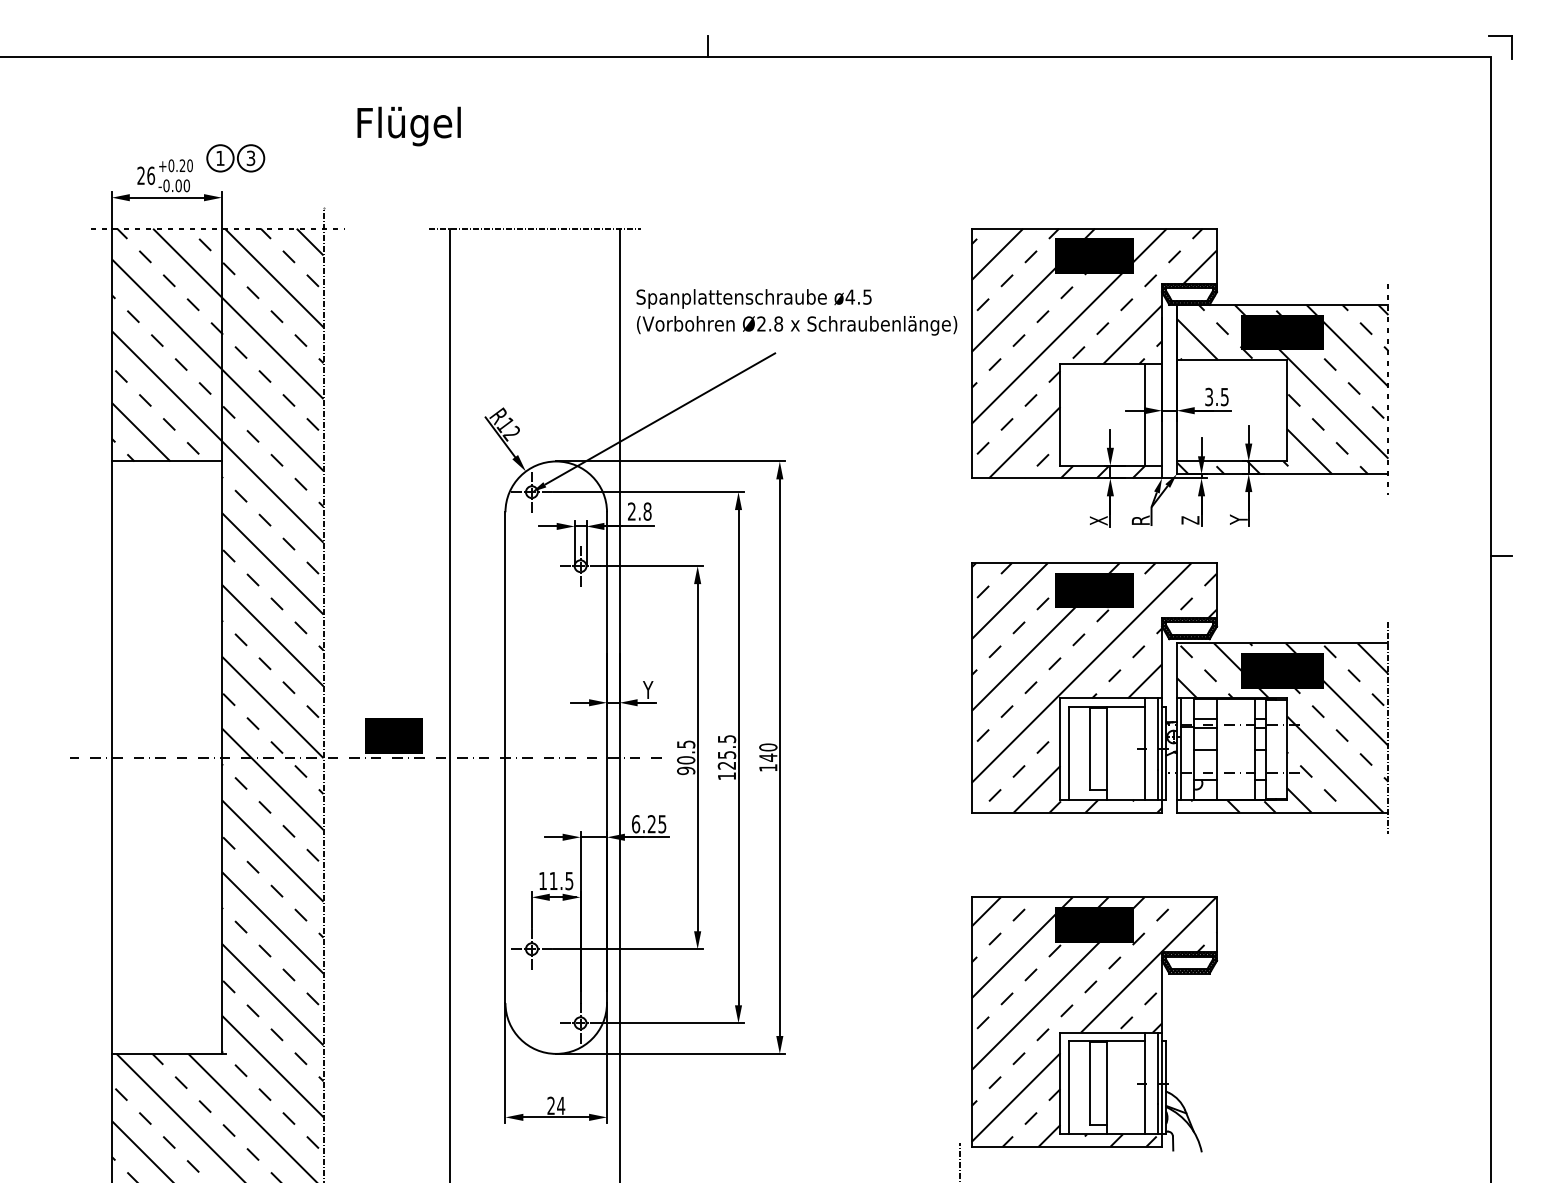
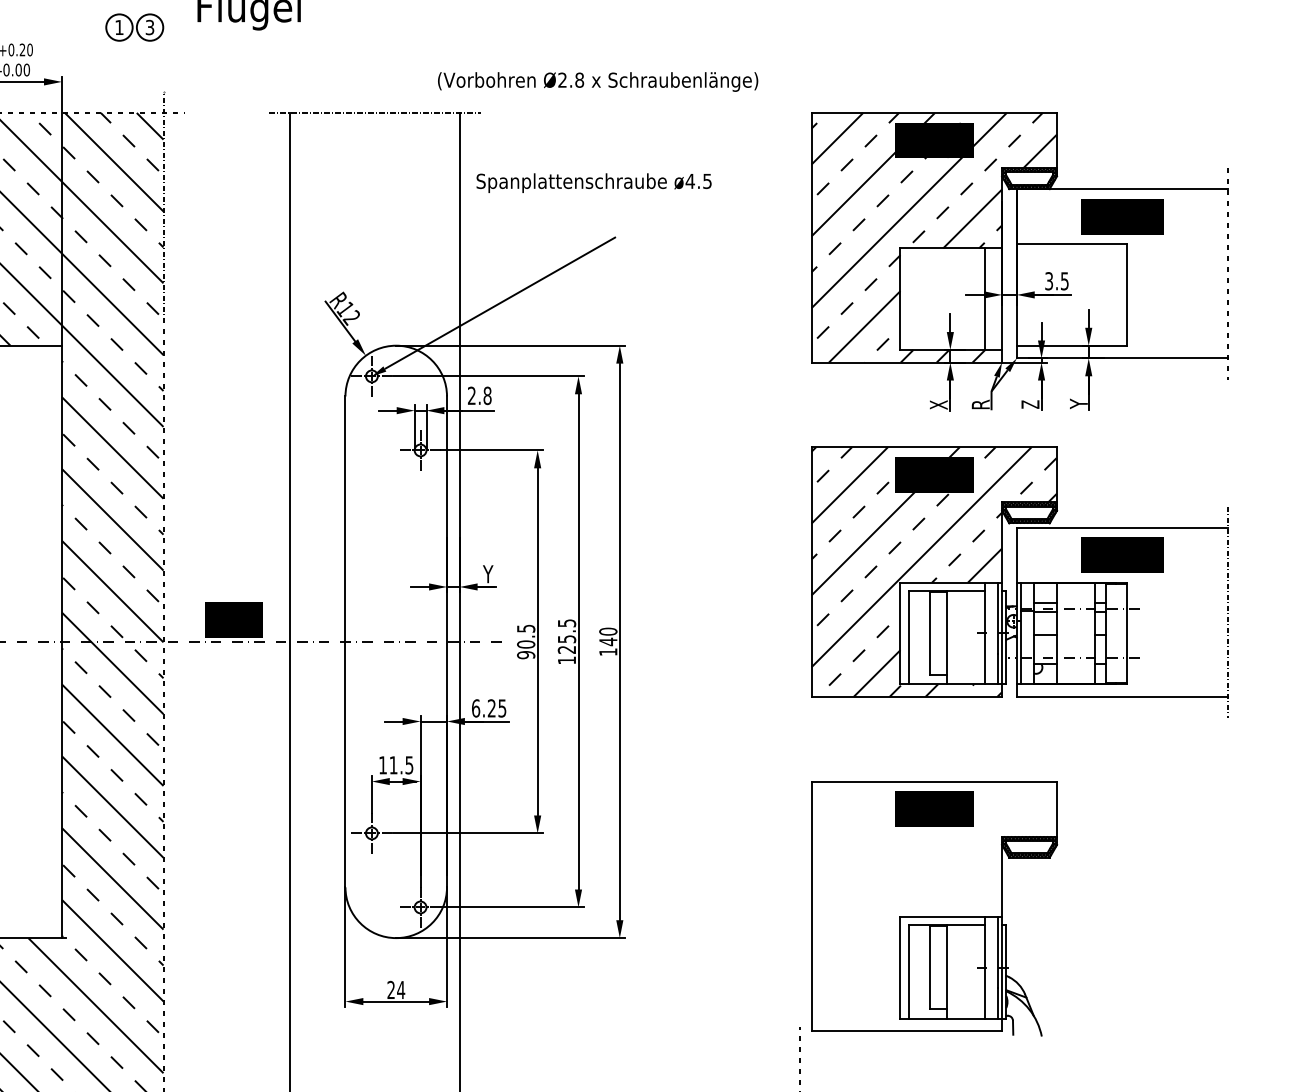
part: (235, 158) -> (134, 27), moved
text: (797, 325) -> (598, 81), moved
hatch: (1282, 389) -> (1122, 273), removed
hatch: (1282, 727) -> (1122, 611), removed
hatch: (1094, 1021) -> (934, 905), removed

